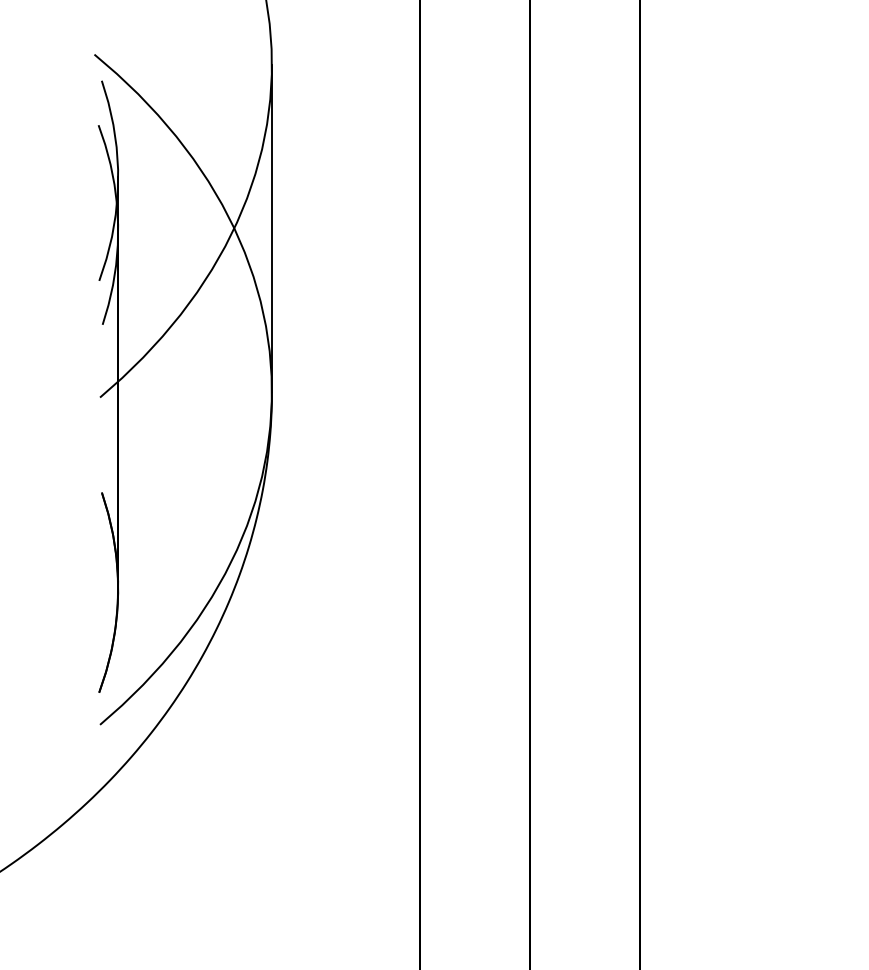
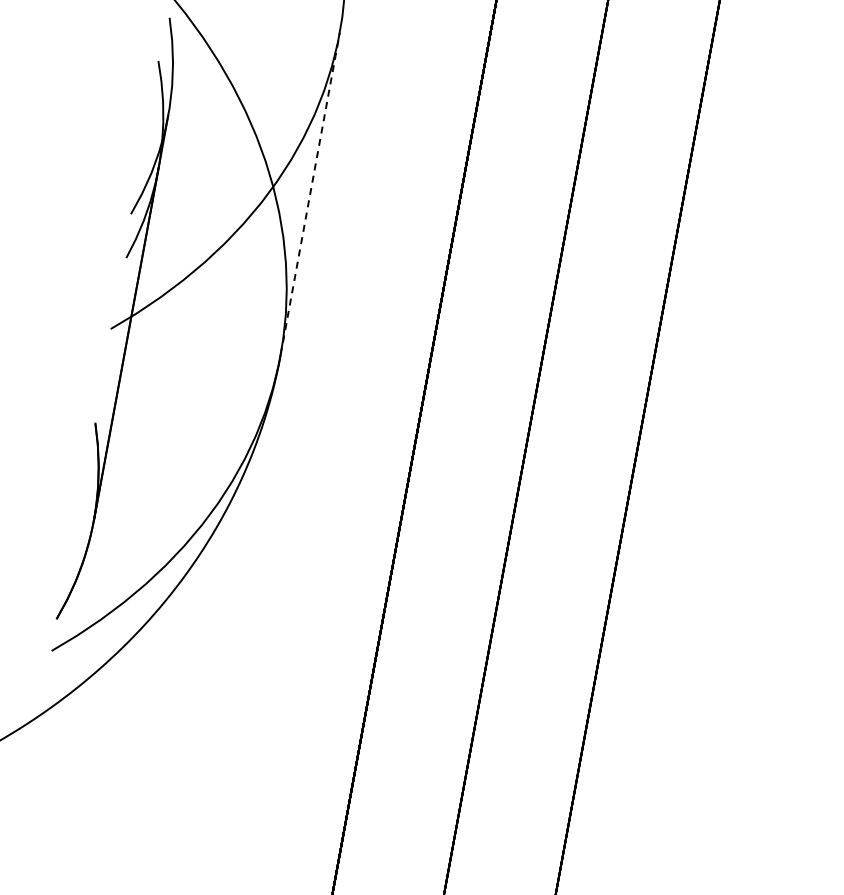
line: (271, 228) -> (309, 193), solid -> dashed

